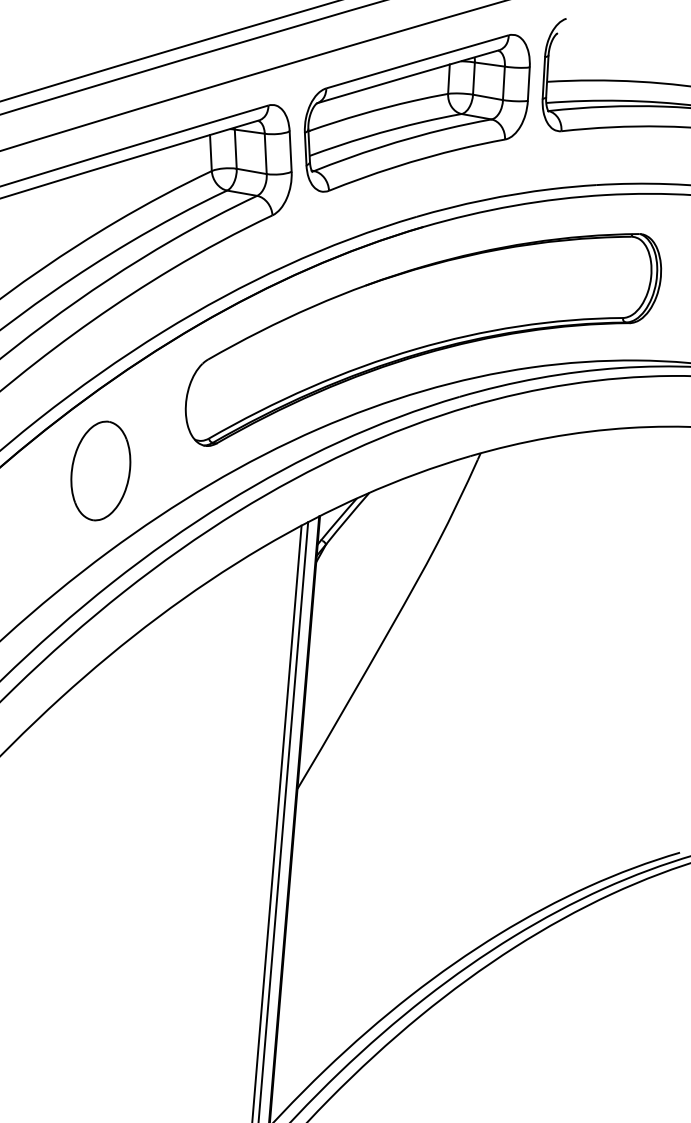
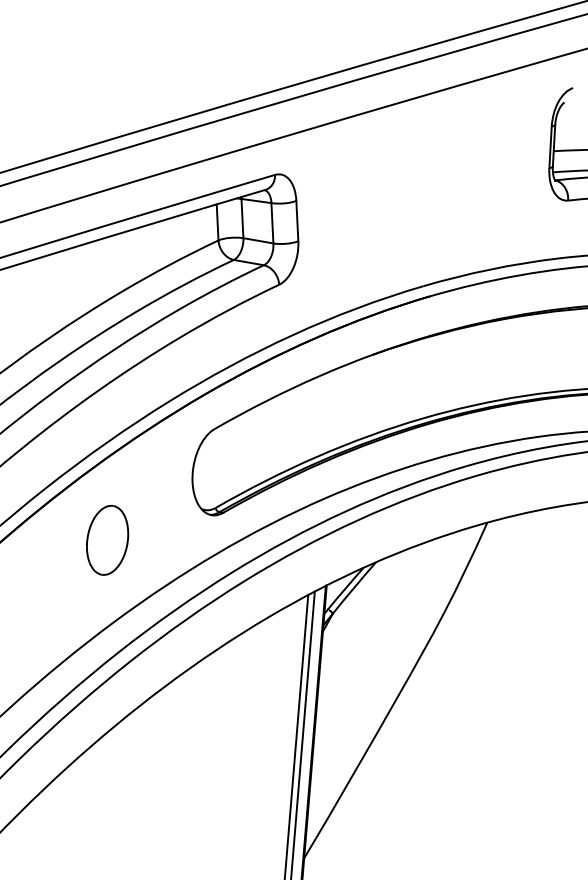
part: (416, 113) -> (423, 182), removed
part: (100, 470) -> (107, 539), size x0.7

